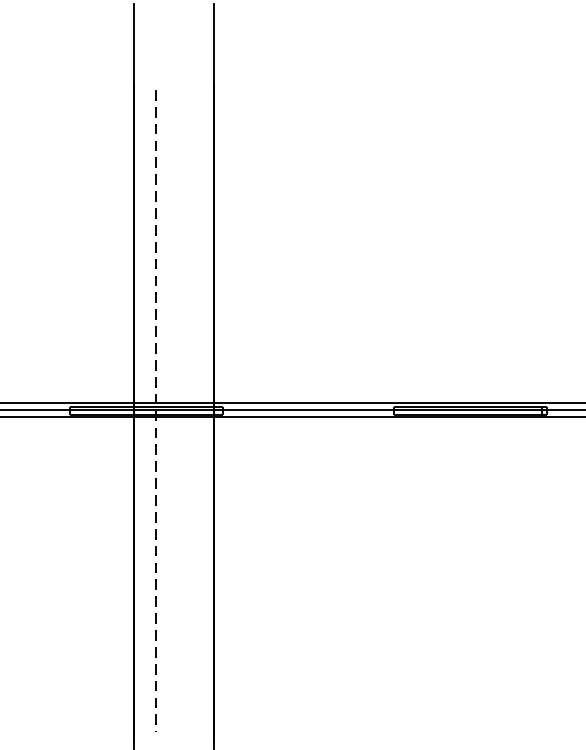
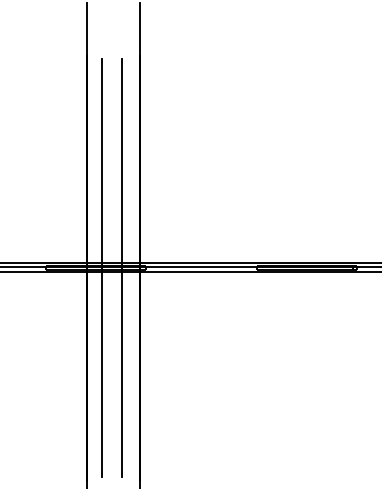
line: (187, 410) -> (122, 267), added
line: (155, 411) -> (101, 268), dashed -> solid

